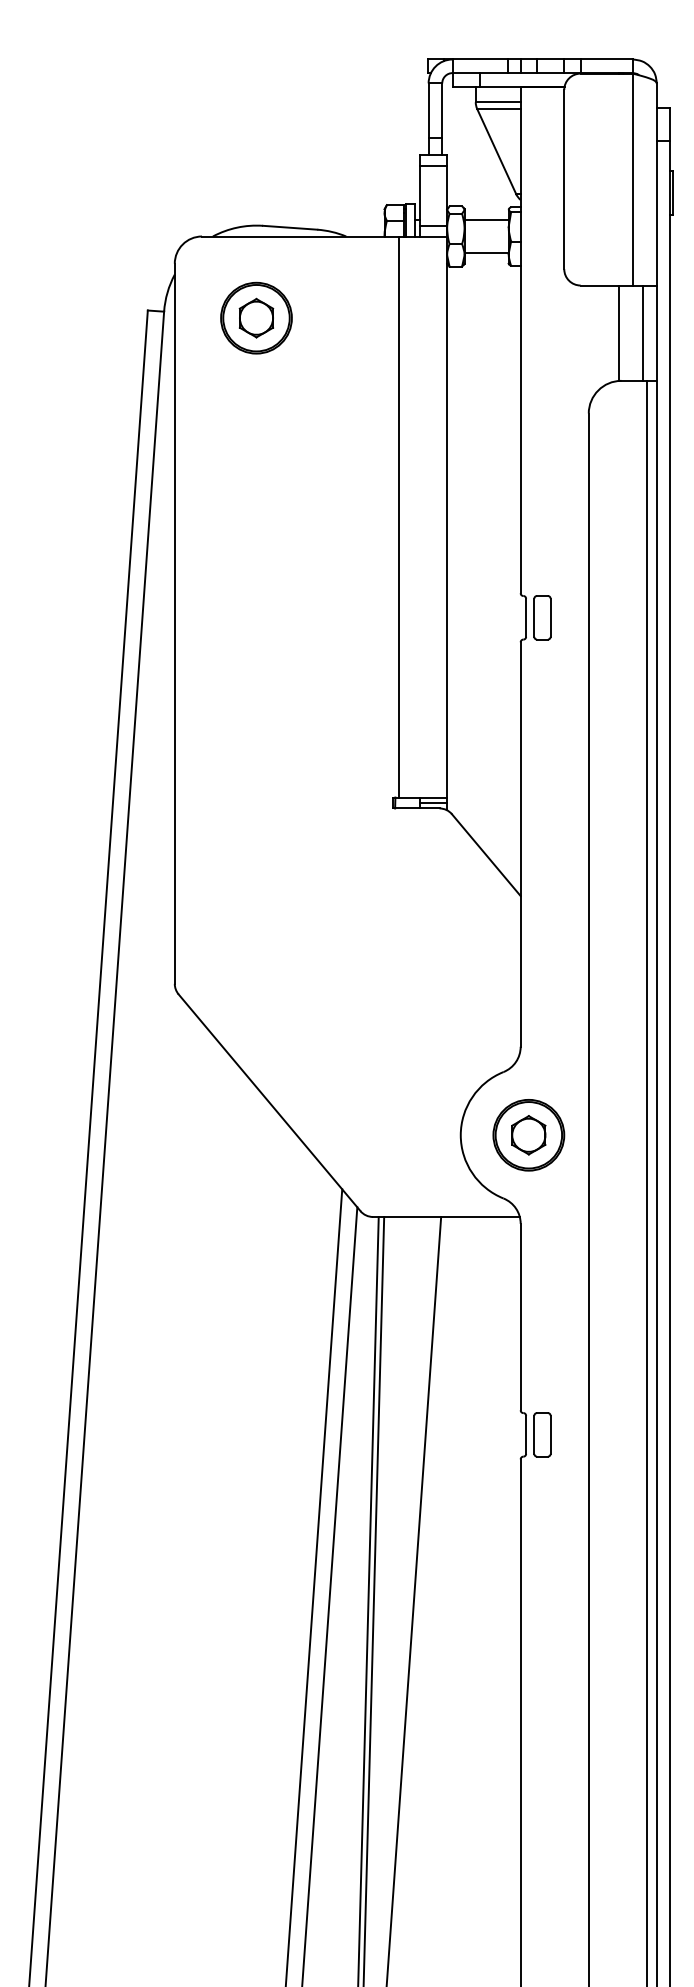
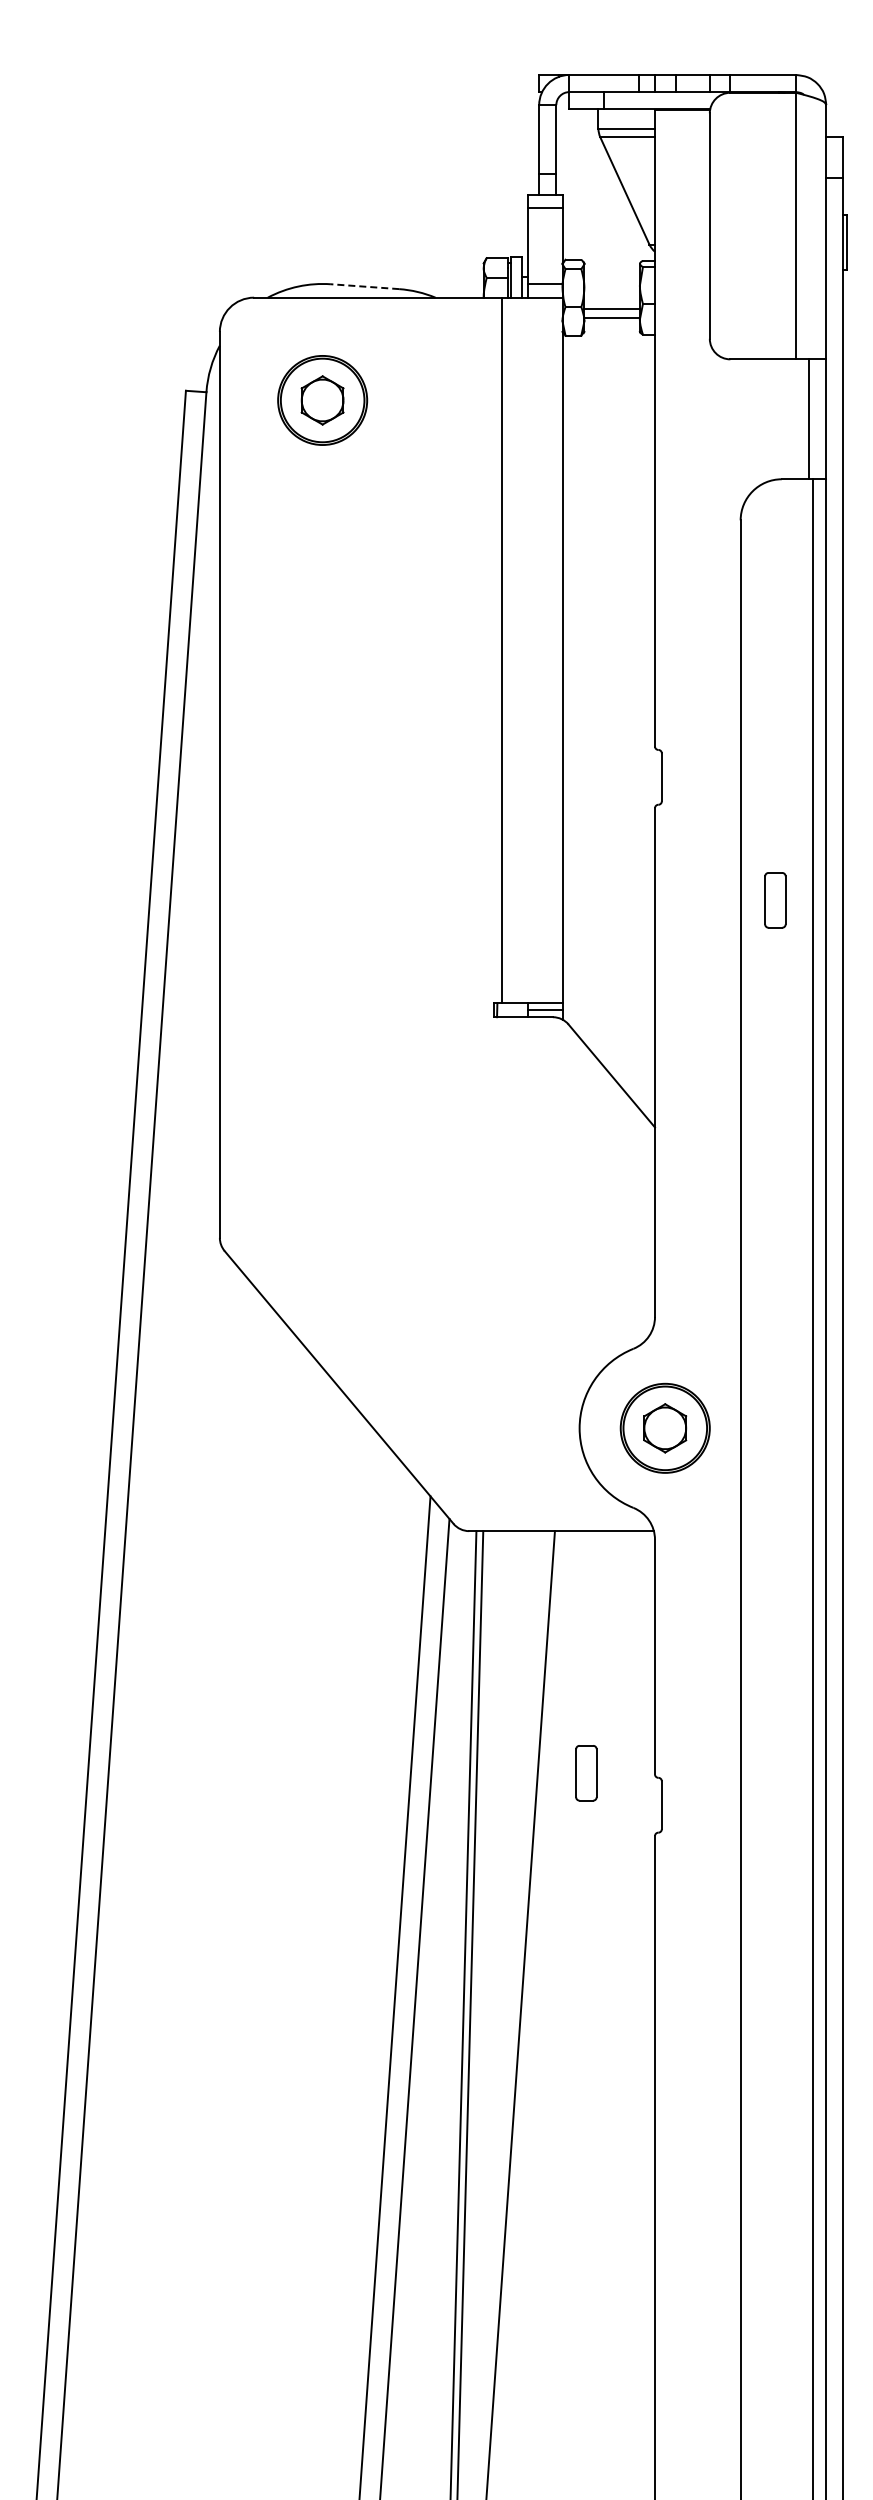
line: (486, 220) -> (611, 309), moved
line: (289, 227) -> (364, 286), solid -> dashed
line: (619, 333) -> (779, 419), removed
part: (542, 617) -> (775, 900), moved
part: (542, 1435) -> (586, 1773), moved

